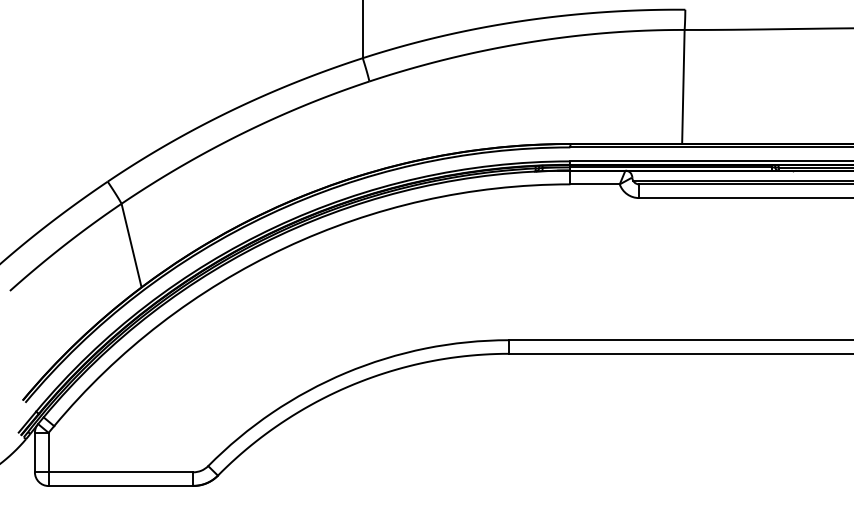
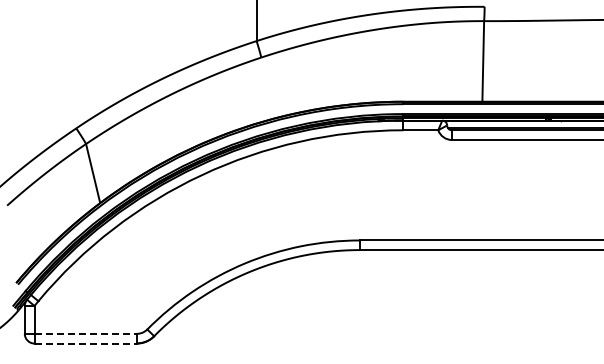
line: (122, 471) -> (86, 333), solid -> dashed
line: (122, 485) -> (86, 343), solid -> dashed

